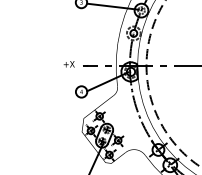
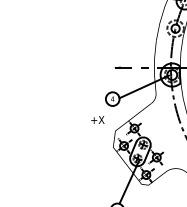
text: (68, 64) -> (96, 120), moved

